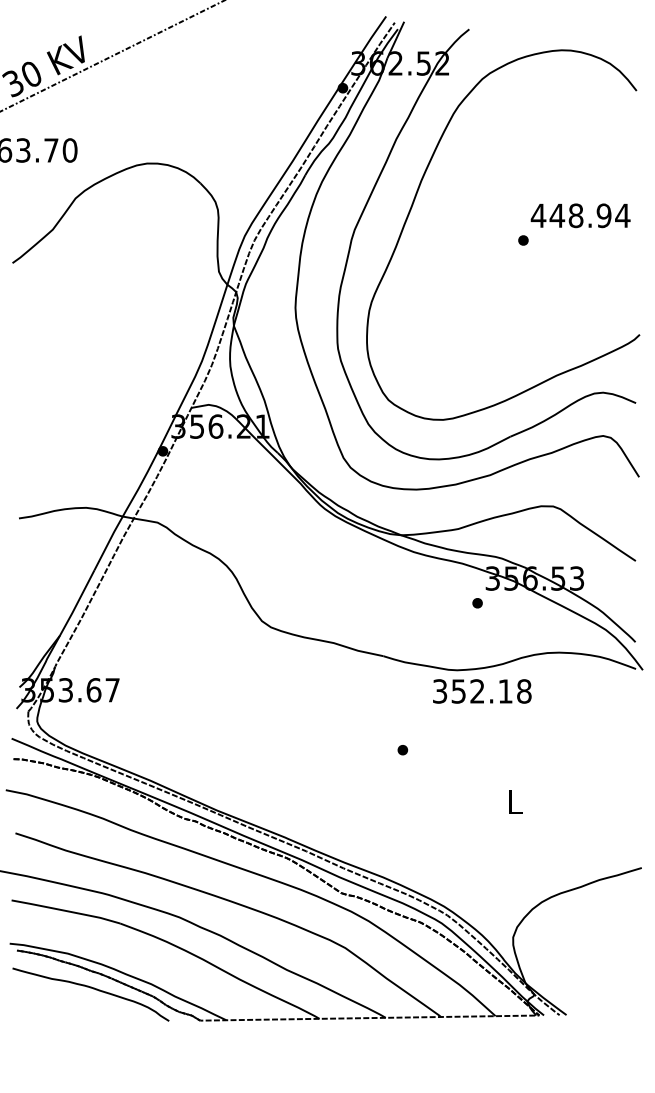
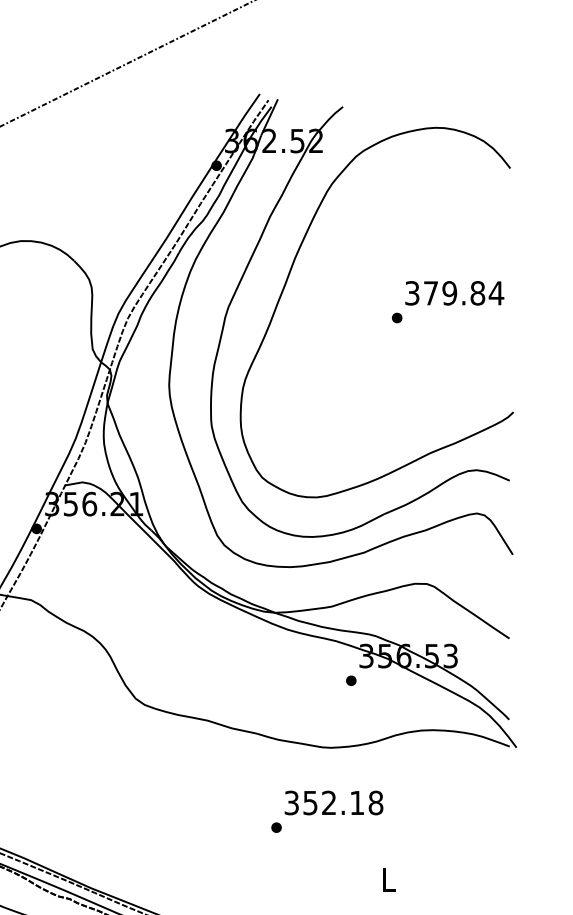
text: (570, 215) -> (444, 293), 448.94 -> 379.84
text: (482, 691) -> (334, 803), moved

